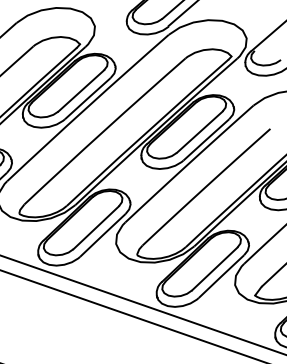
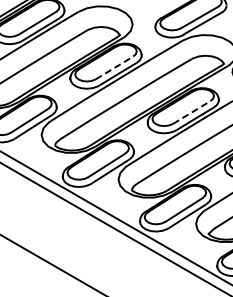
line: (81, 90) -> (114, 67), solid -> dashed
line: (199, 132) -> (191, 112), solid -> dashed

